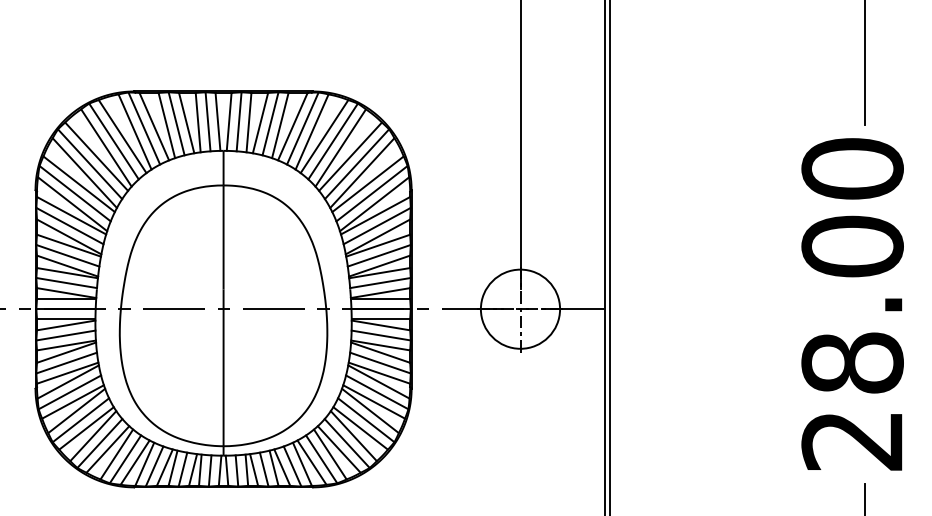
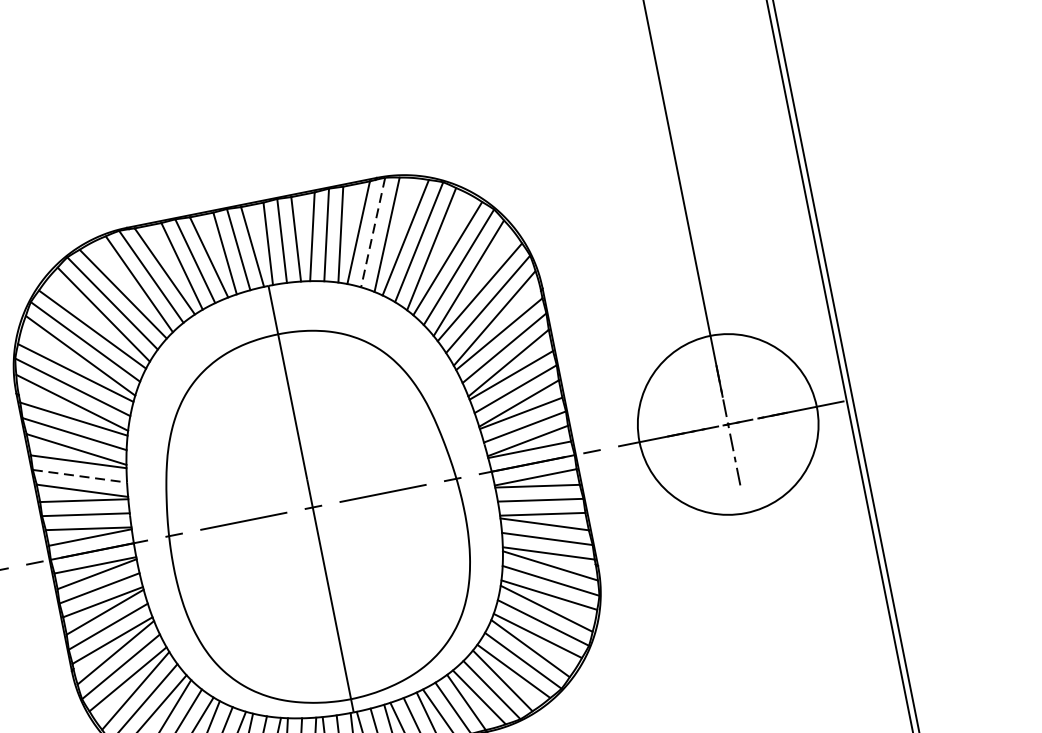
line: (302, 129) -> (372, 233), solid -> dashed
line: (68, 255) -> (80, 475), solid -> dashed
circle: (520, 308) -> (728, 423), size x1.6

